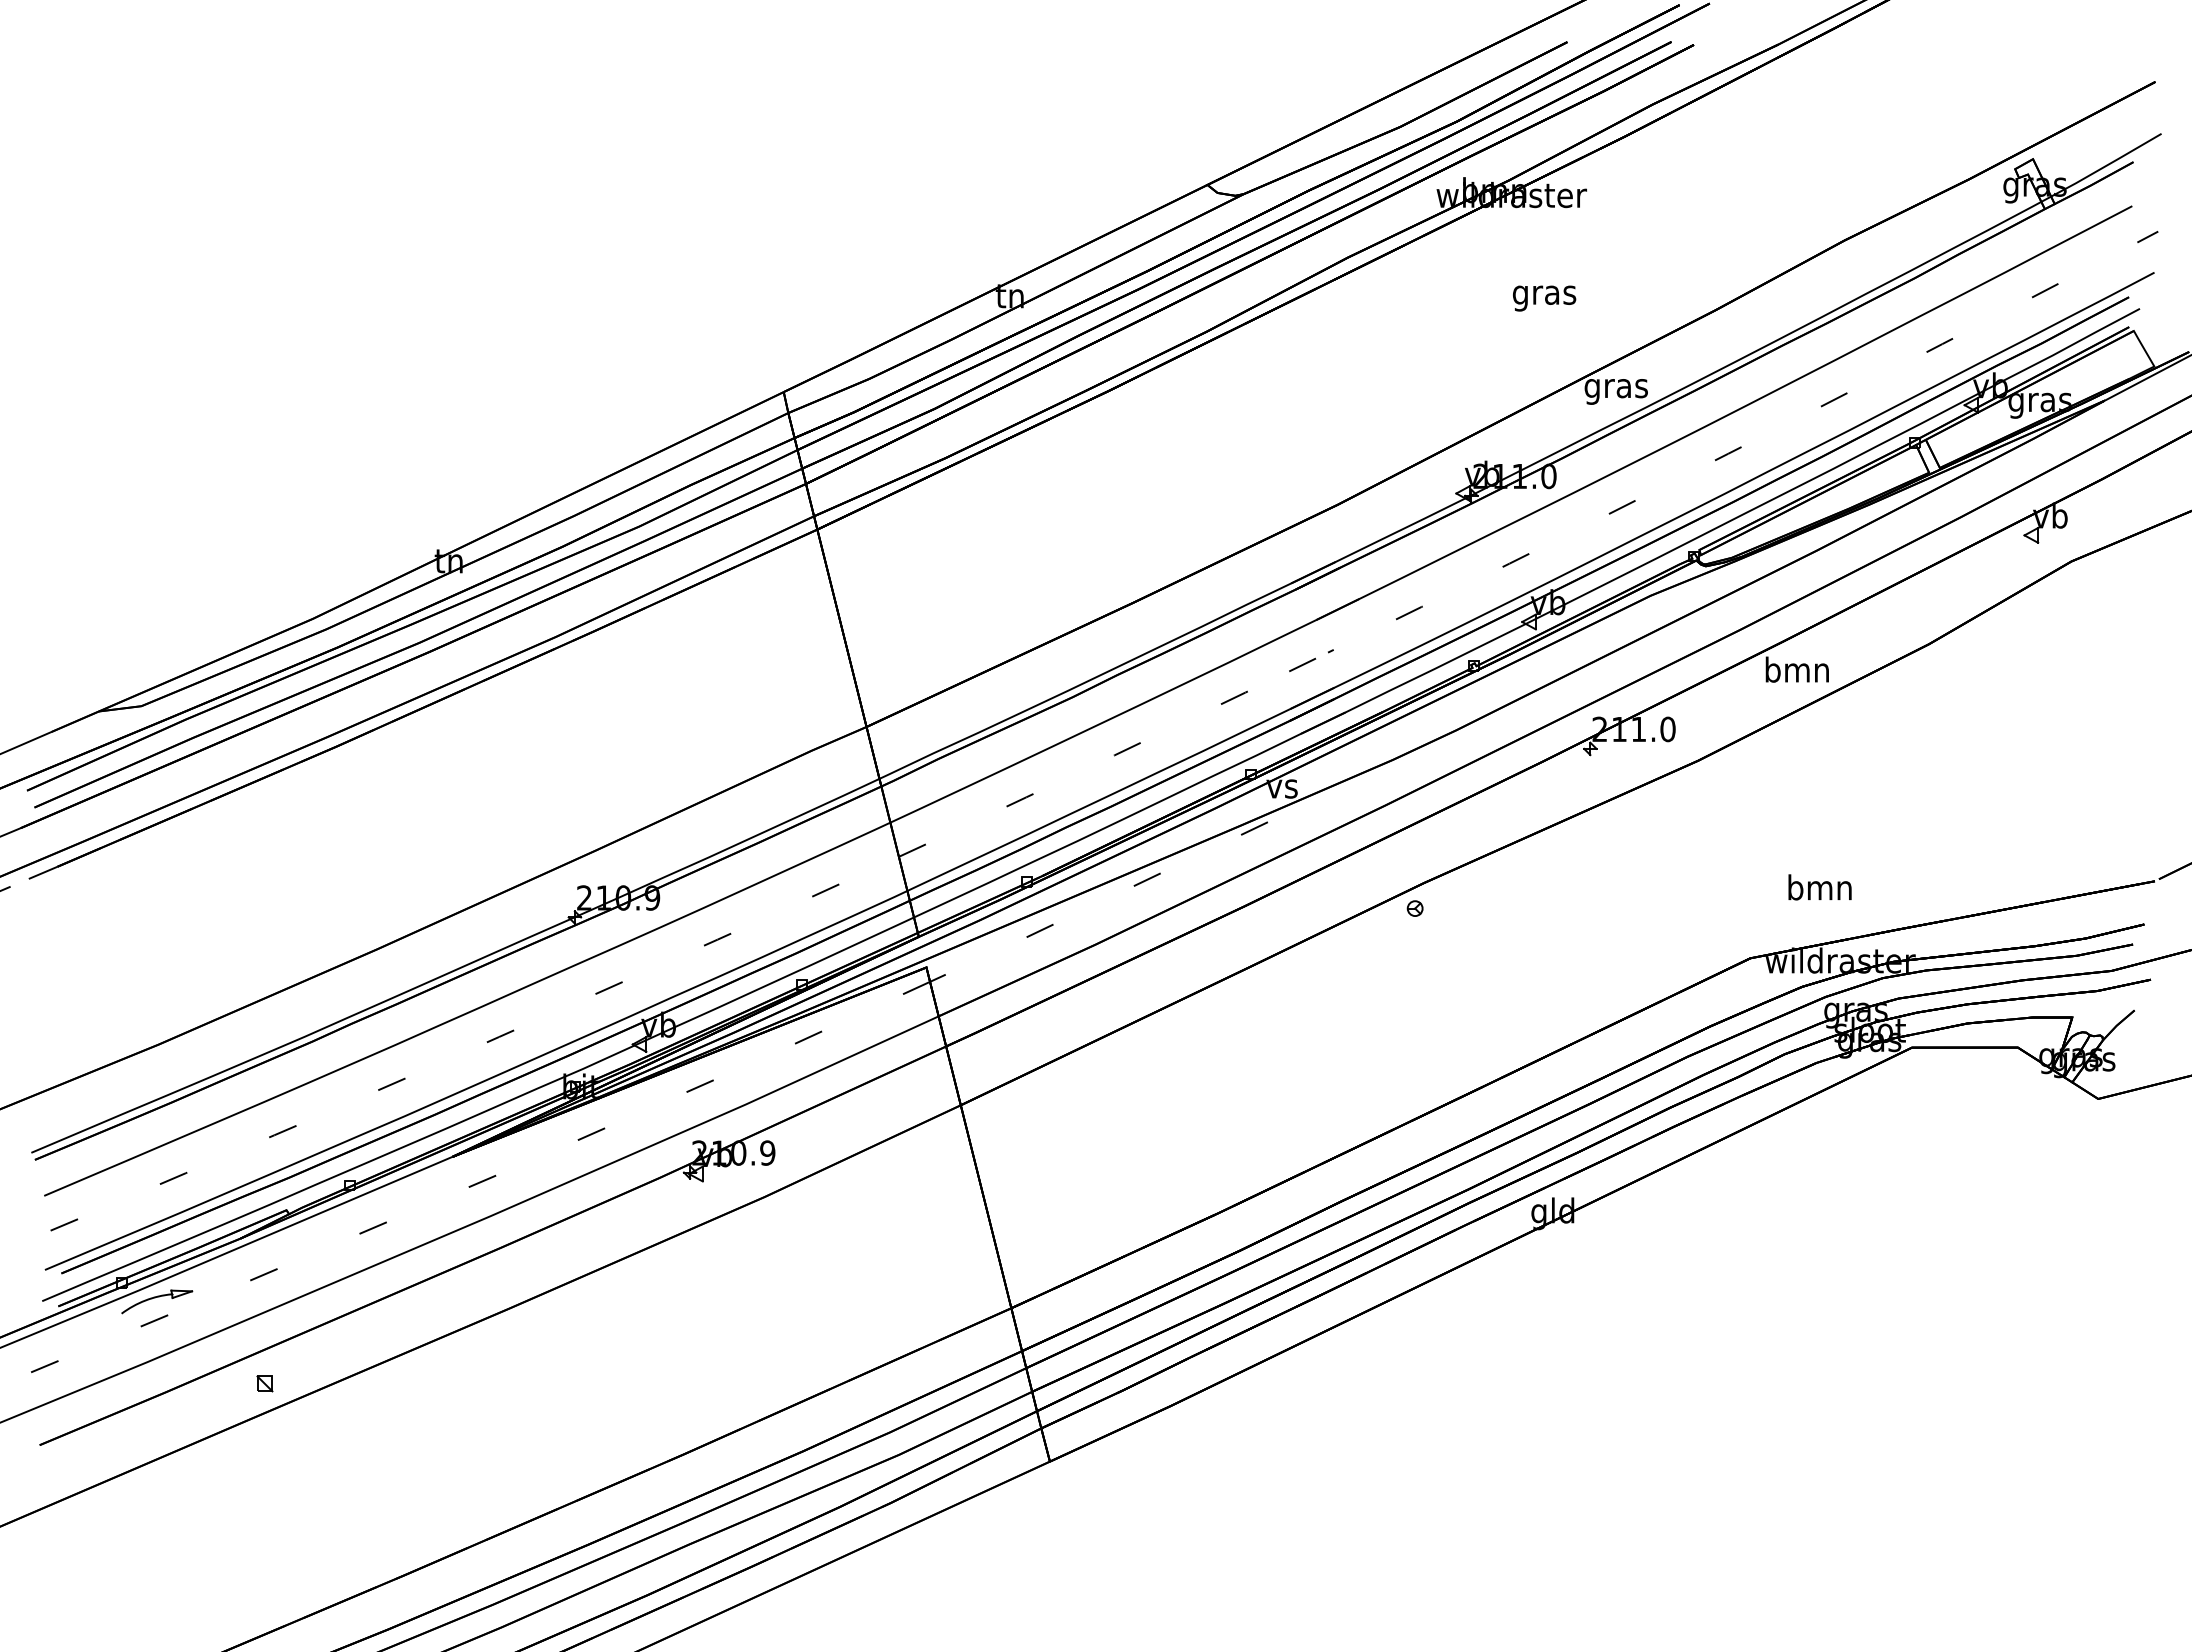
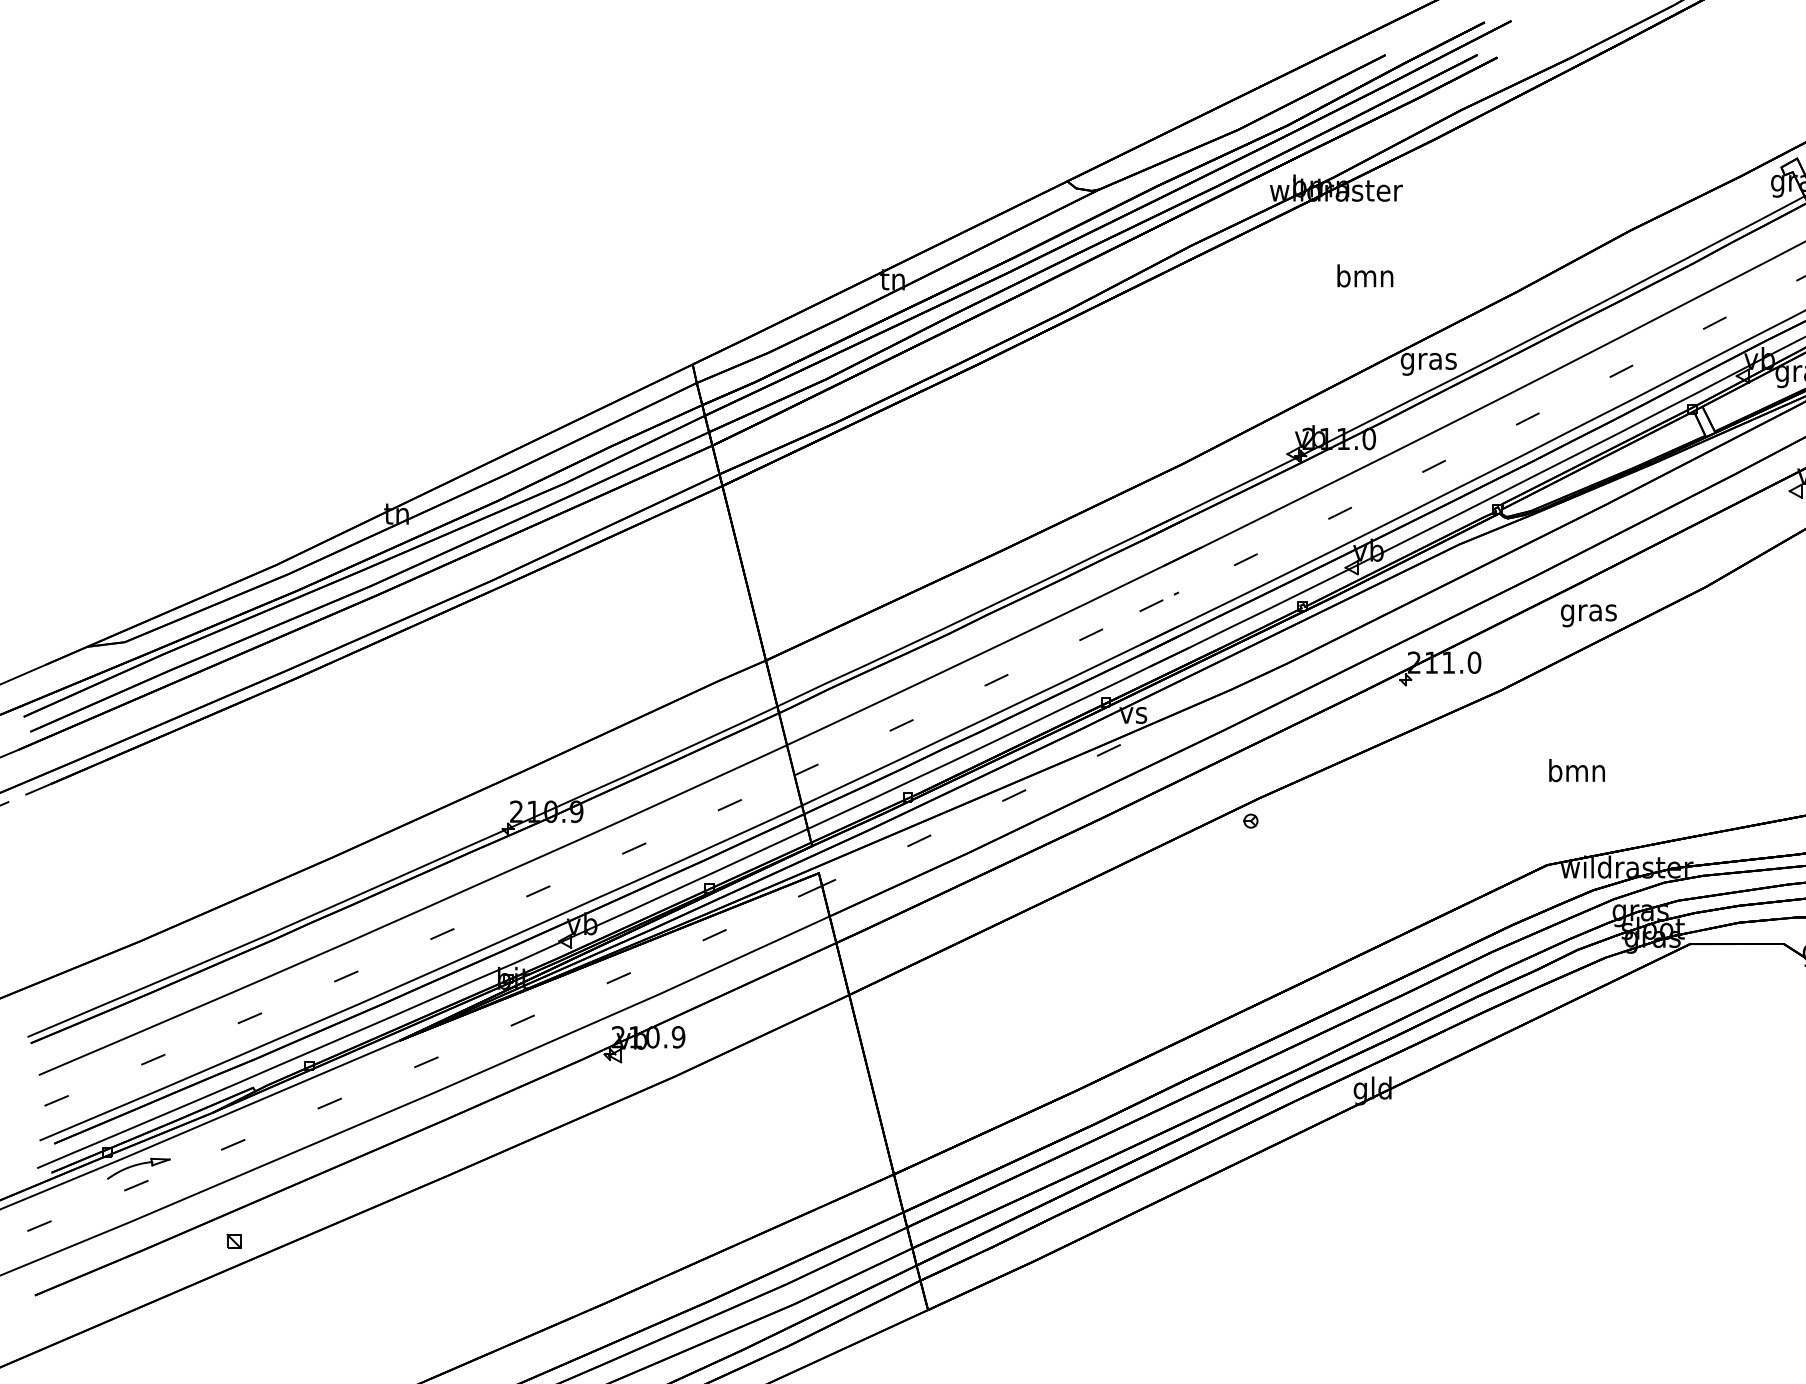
text: (1544, 294) -> (1365, 278), gras -> bmn
text: (1796, 672) -> (1588, 612), bmn -> gras
text: (1819, 887) -> (1576, 770), moved

